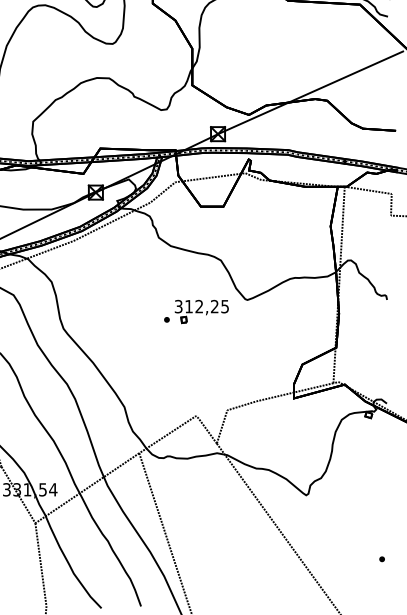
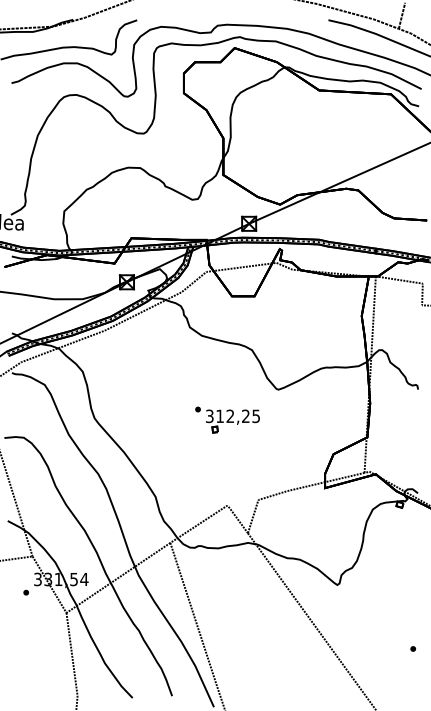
part: (201, 311) -> (232, 421), moved

